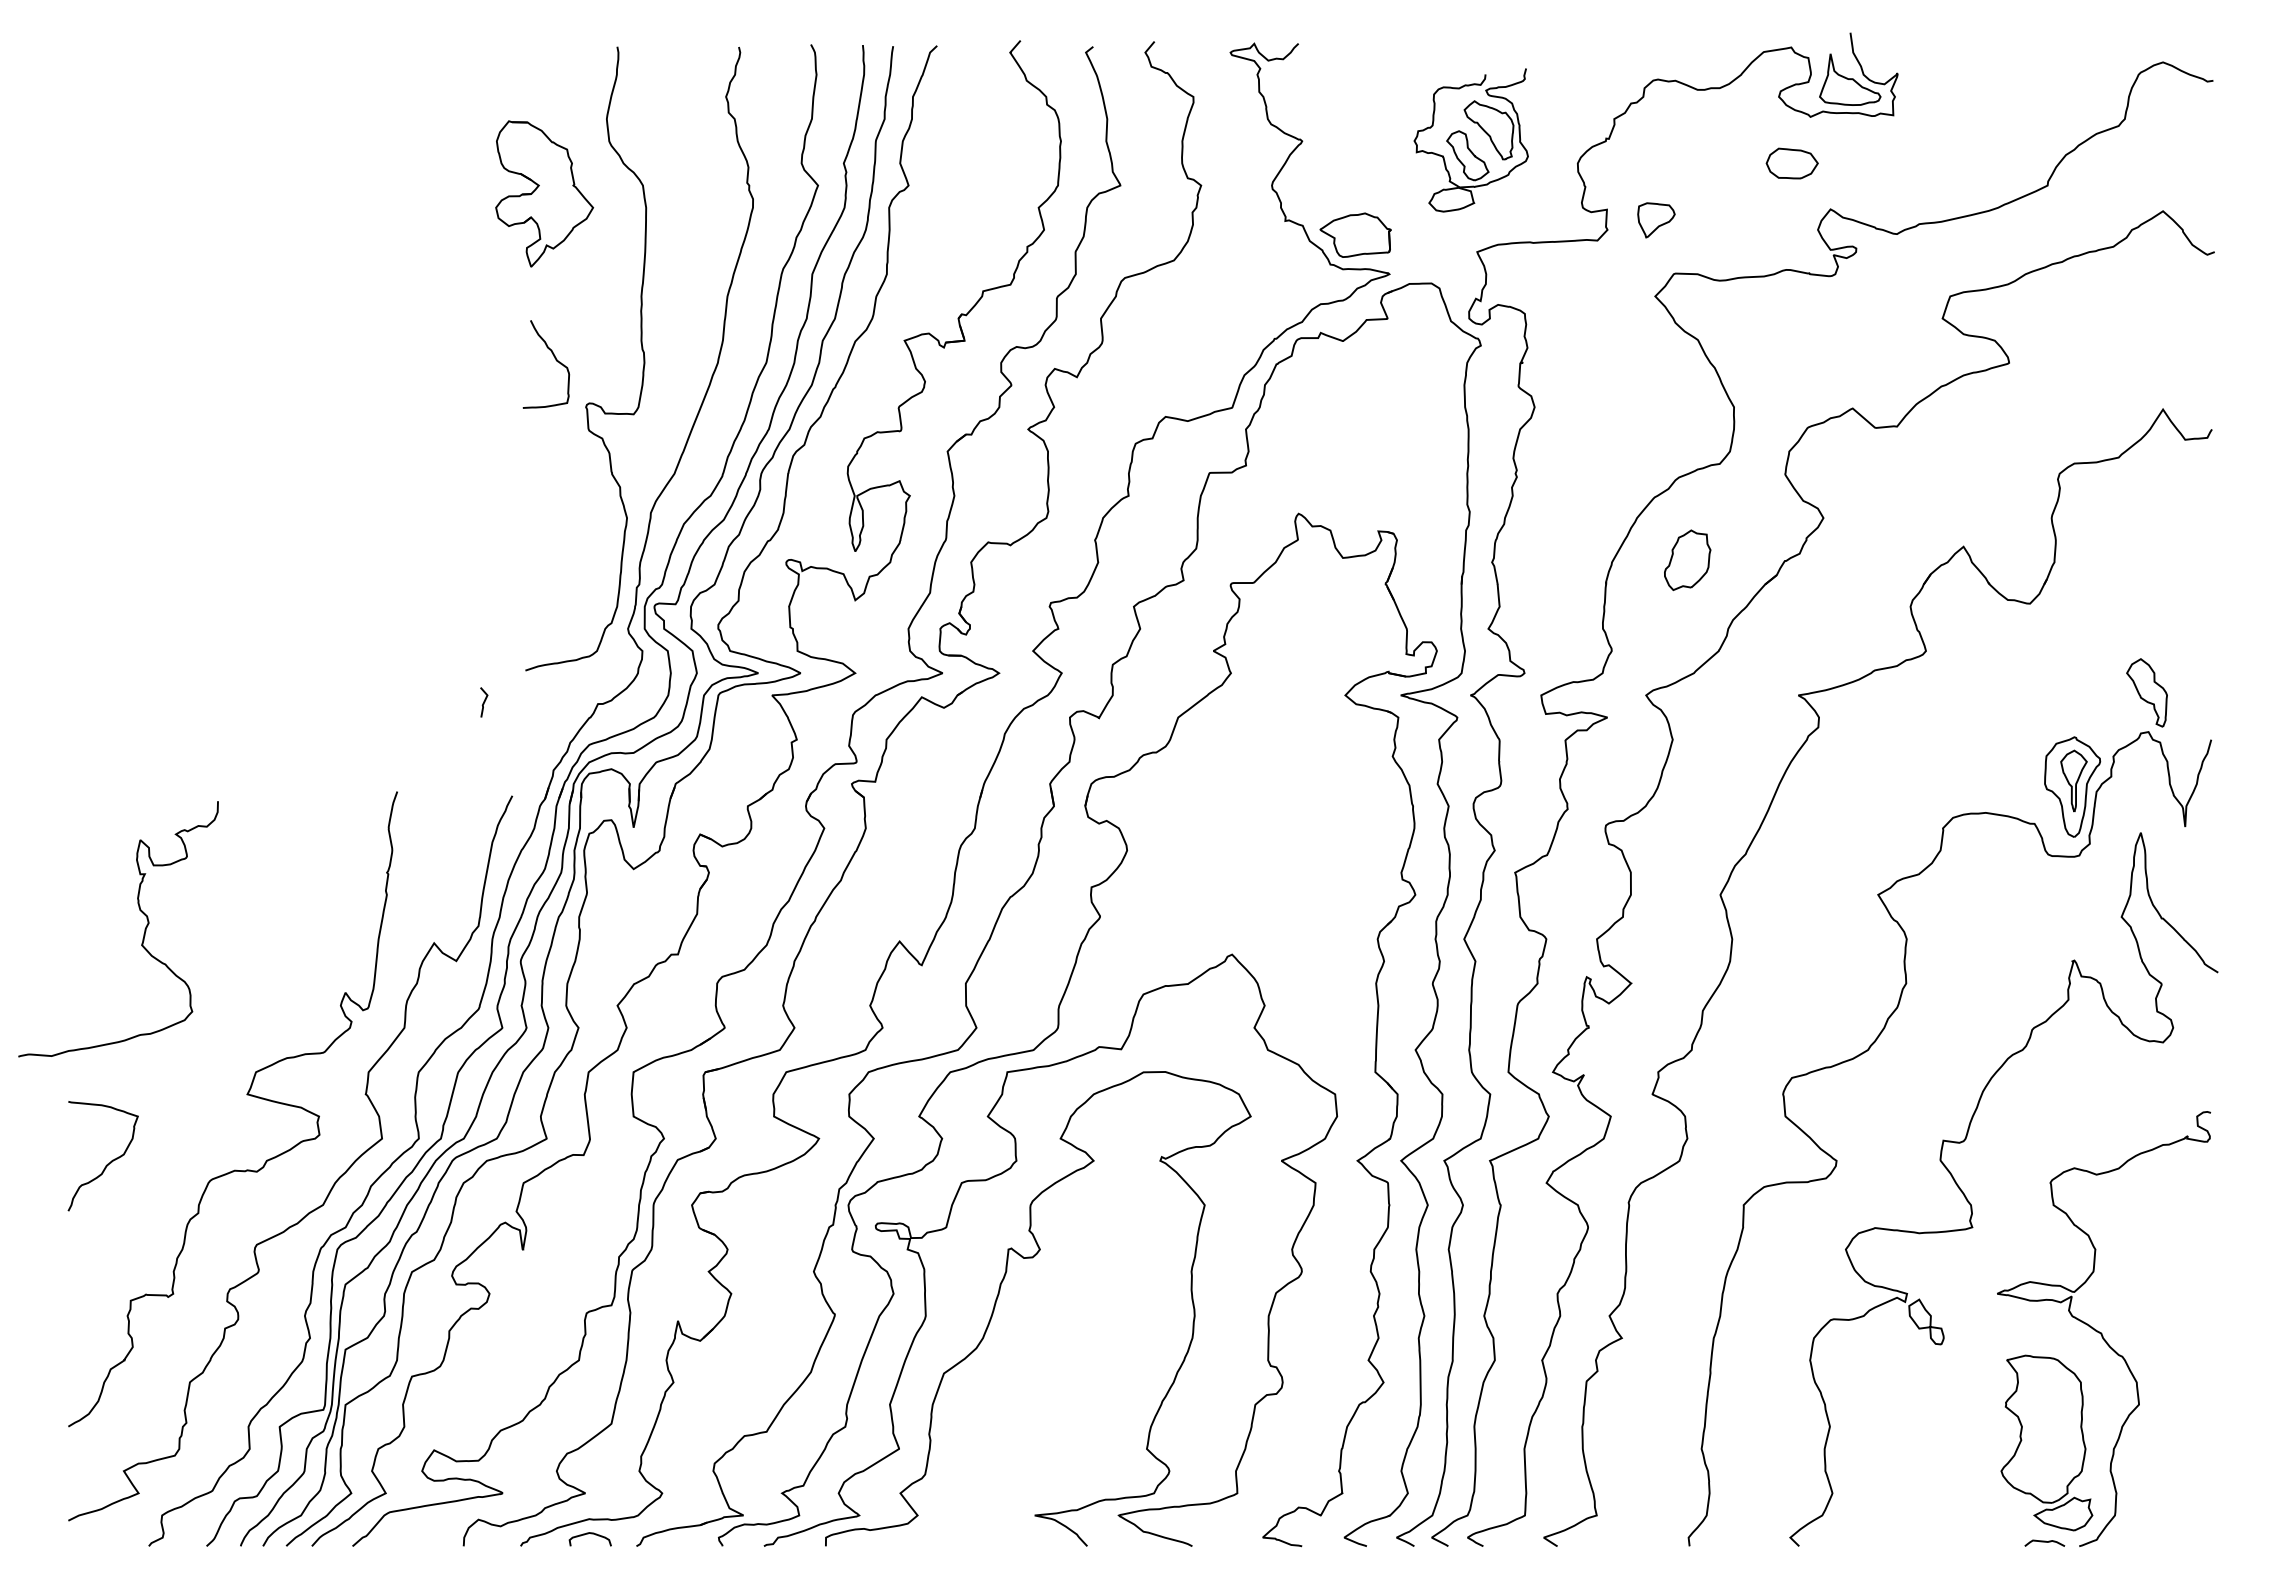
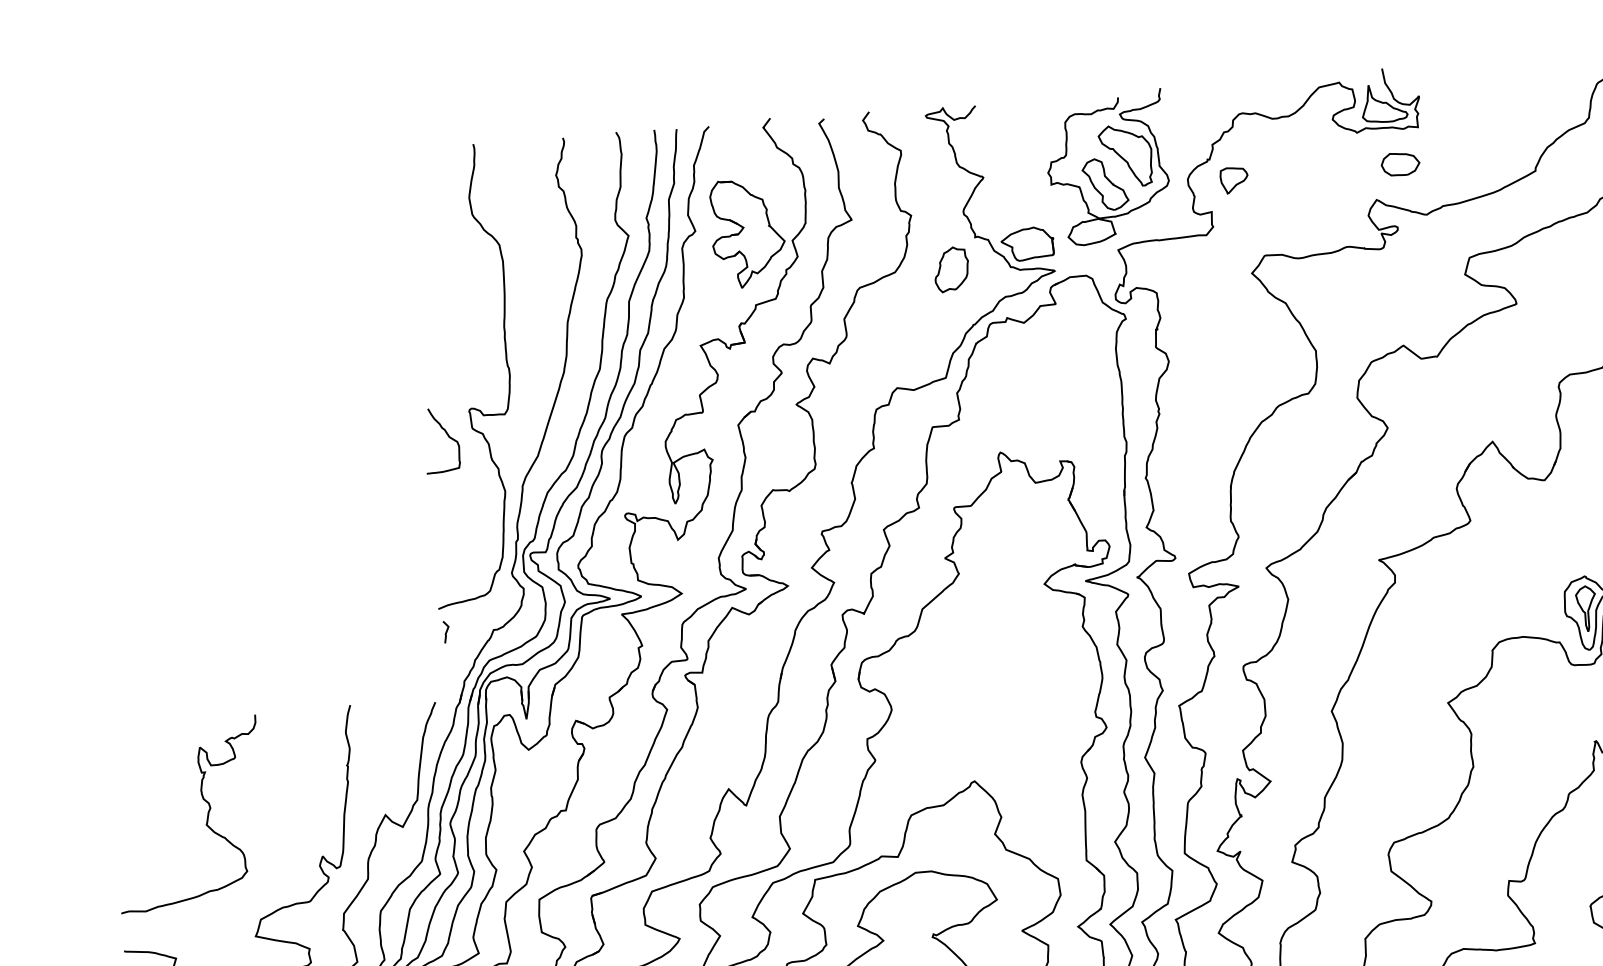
part: (1471, 140) -> (1108, 168), size x1.43
part: (1791, 163) -> (1400, 164), moved
part: (544, 193) -> (748, 233), moved
part: (1656, 220) -> (1234, 180), moved
curve: (555, 360) -> (448, 437), moved
part: (1687, 559) -> (951, 269), moved
line: (484, 702) -> (446, 632), moved
curve: (143, 933) -> (207, 816), moved

